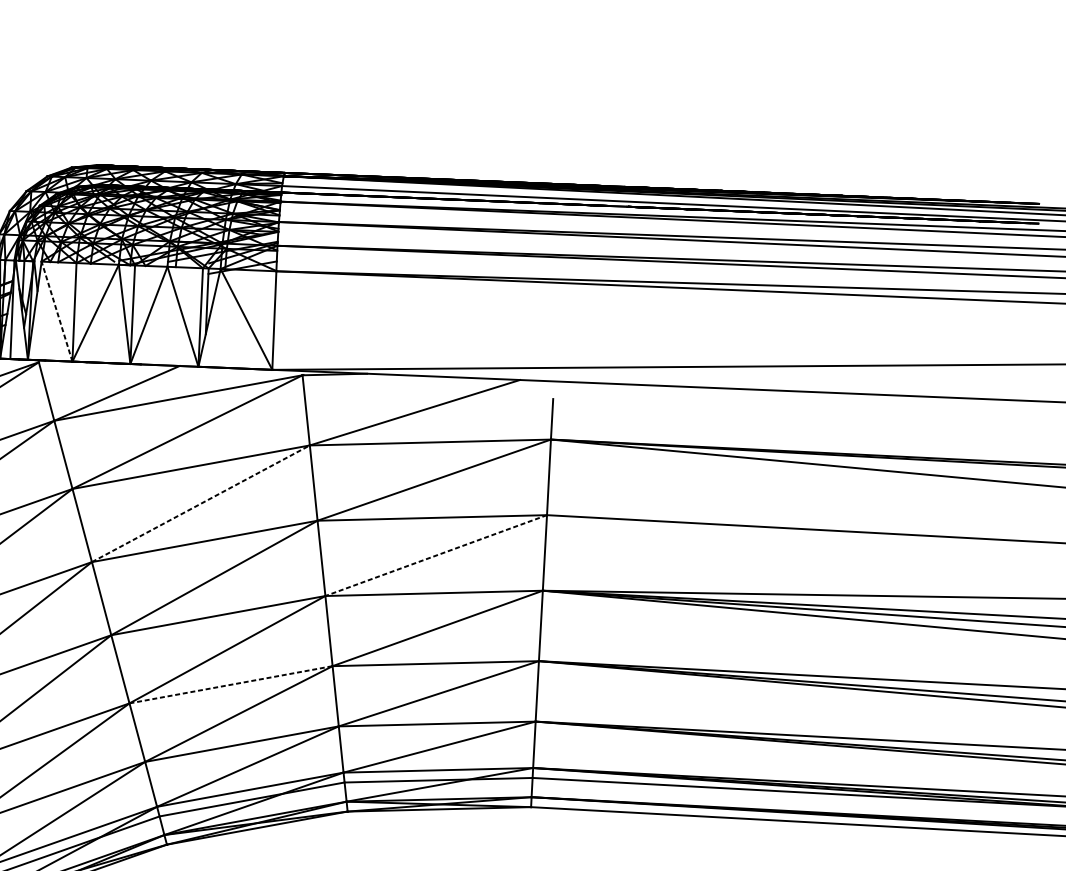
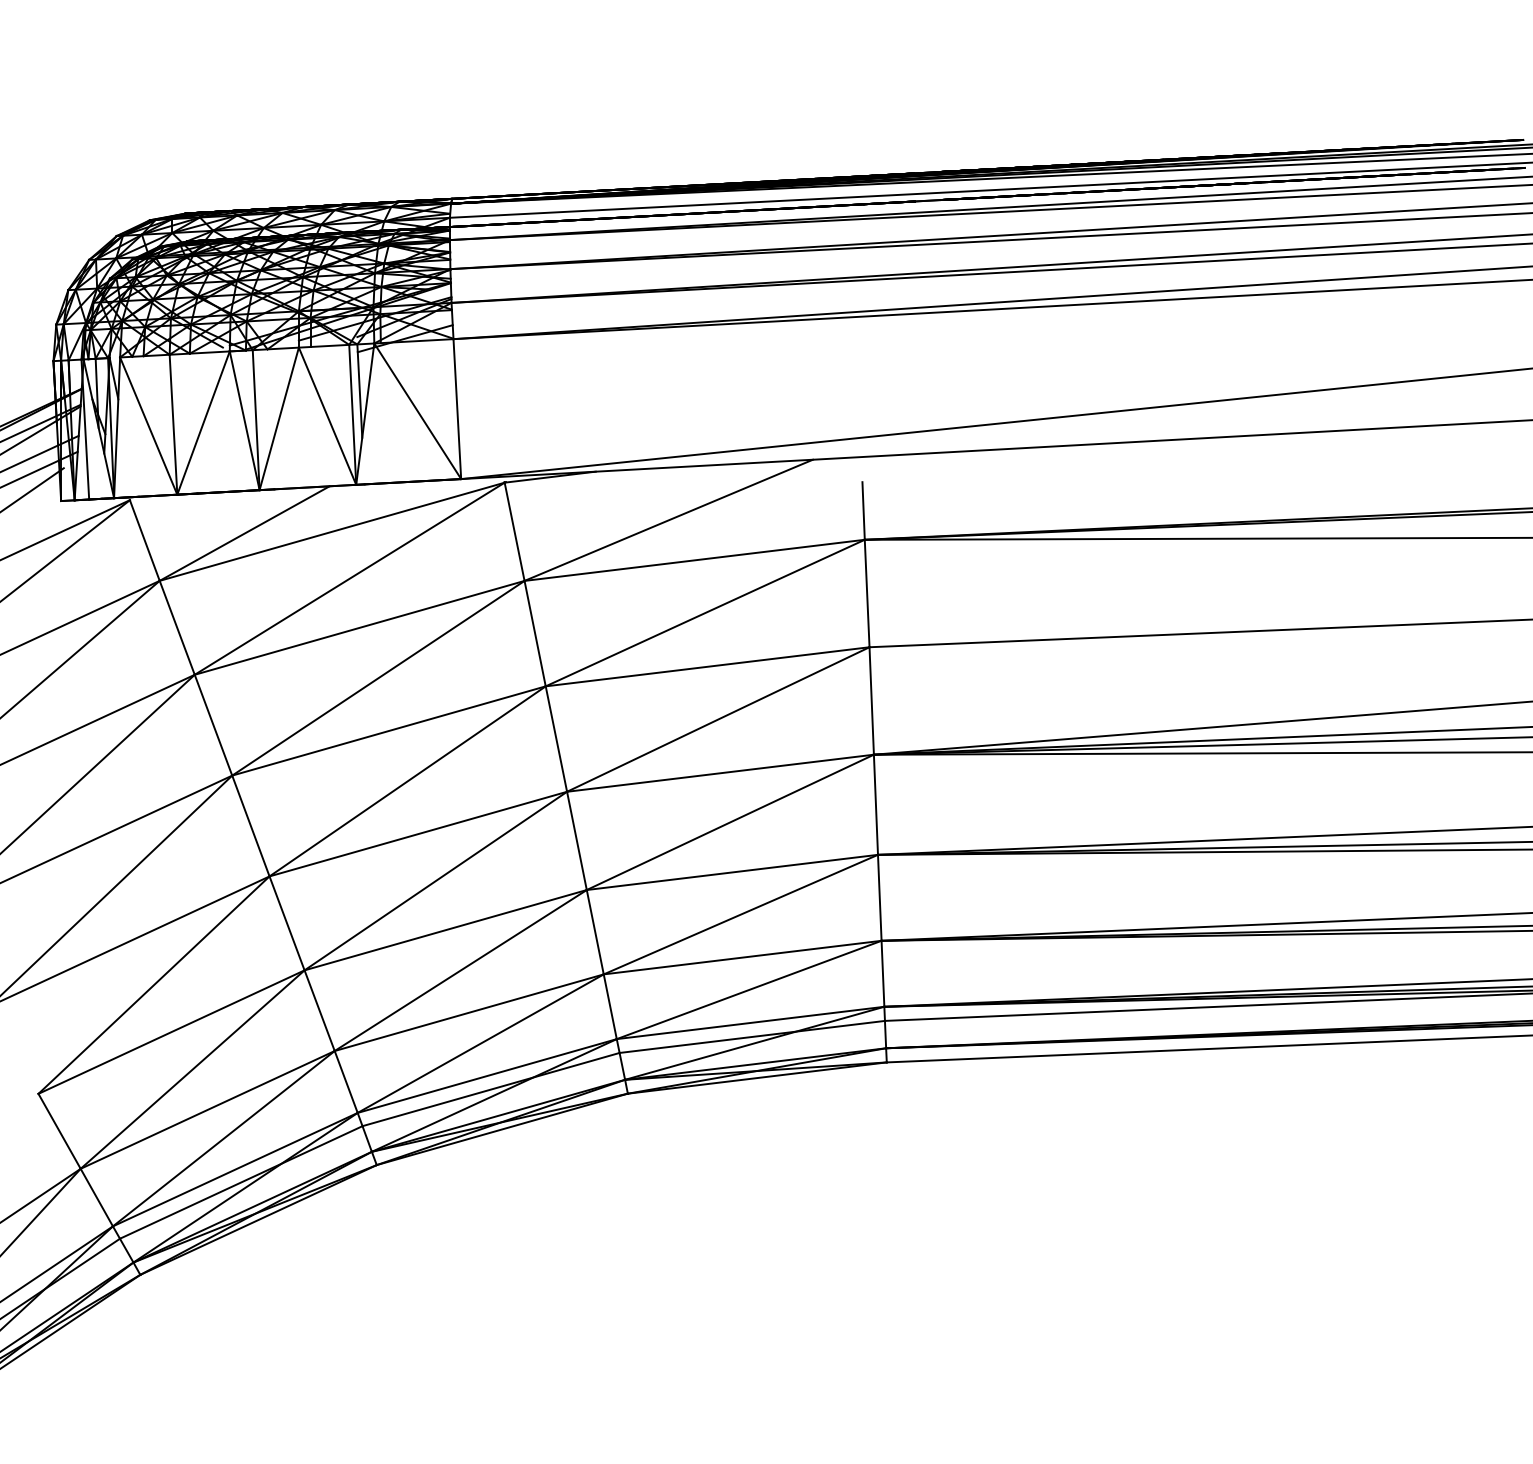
line: (56, 311) -> (148, 425), dashed -> solid
line: (200, 503) -> (378, 678), dashed -> solid
line: (436, 555) -> (718, 719), dashed -> solid
line: (230, 684) -> (445, 930), dashed -> solid

